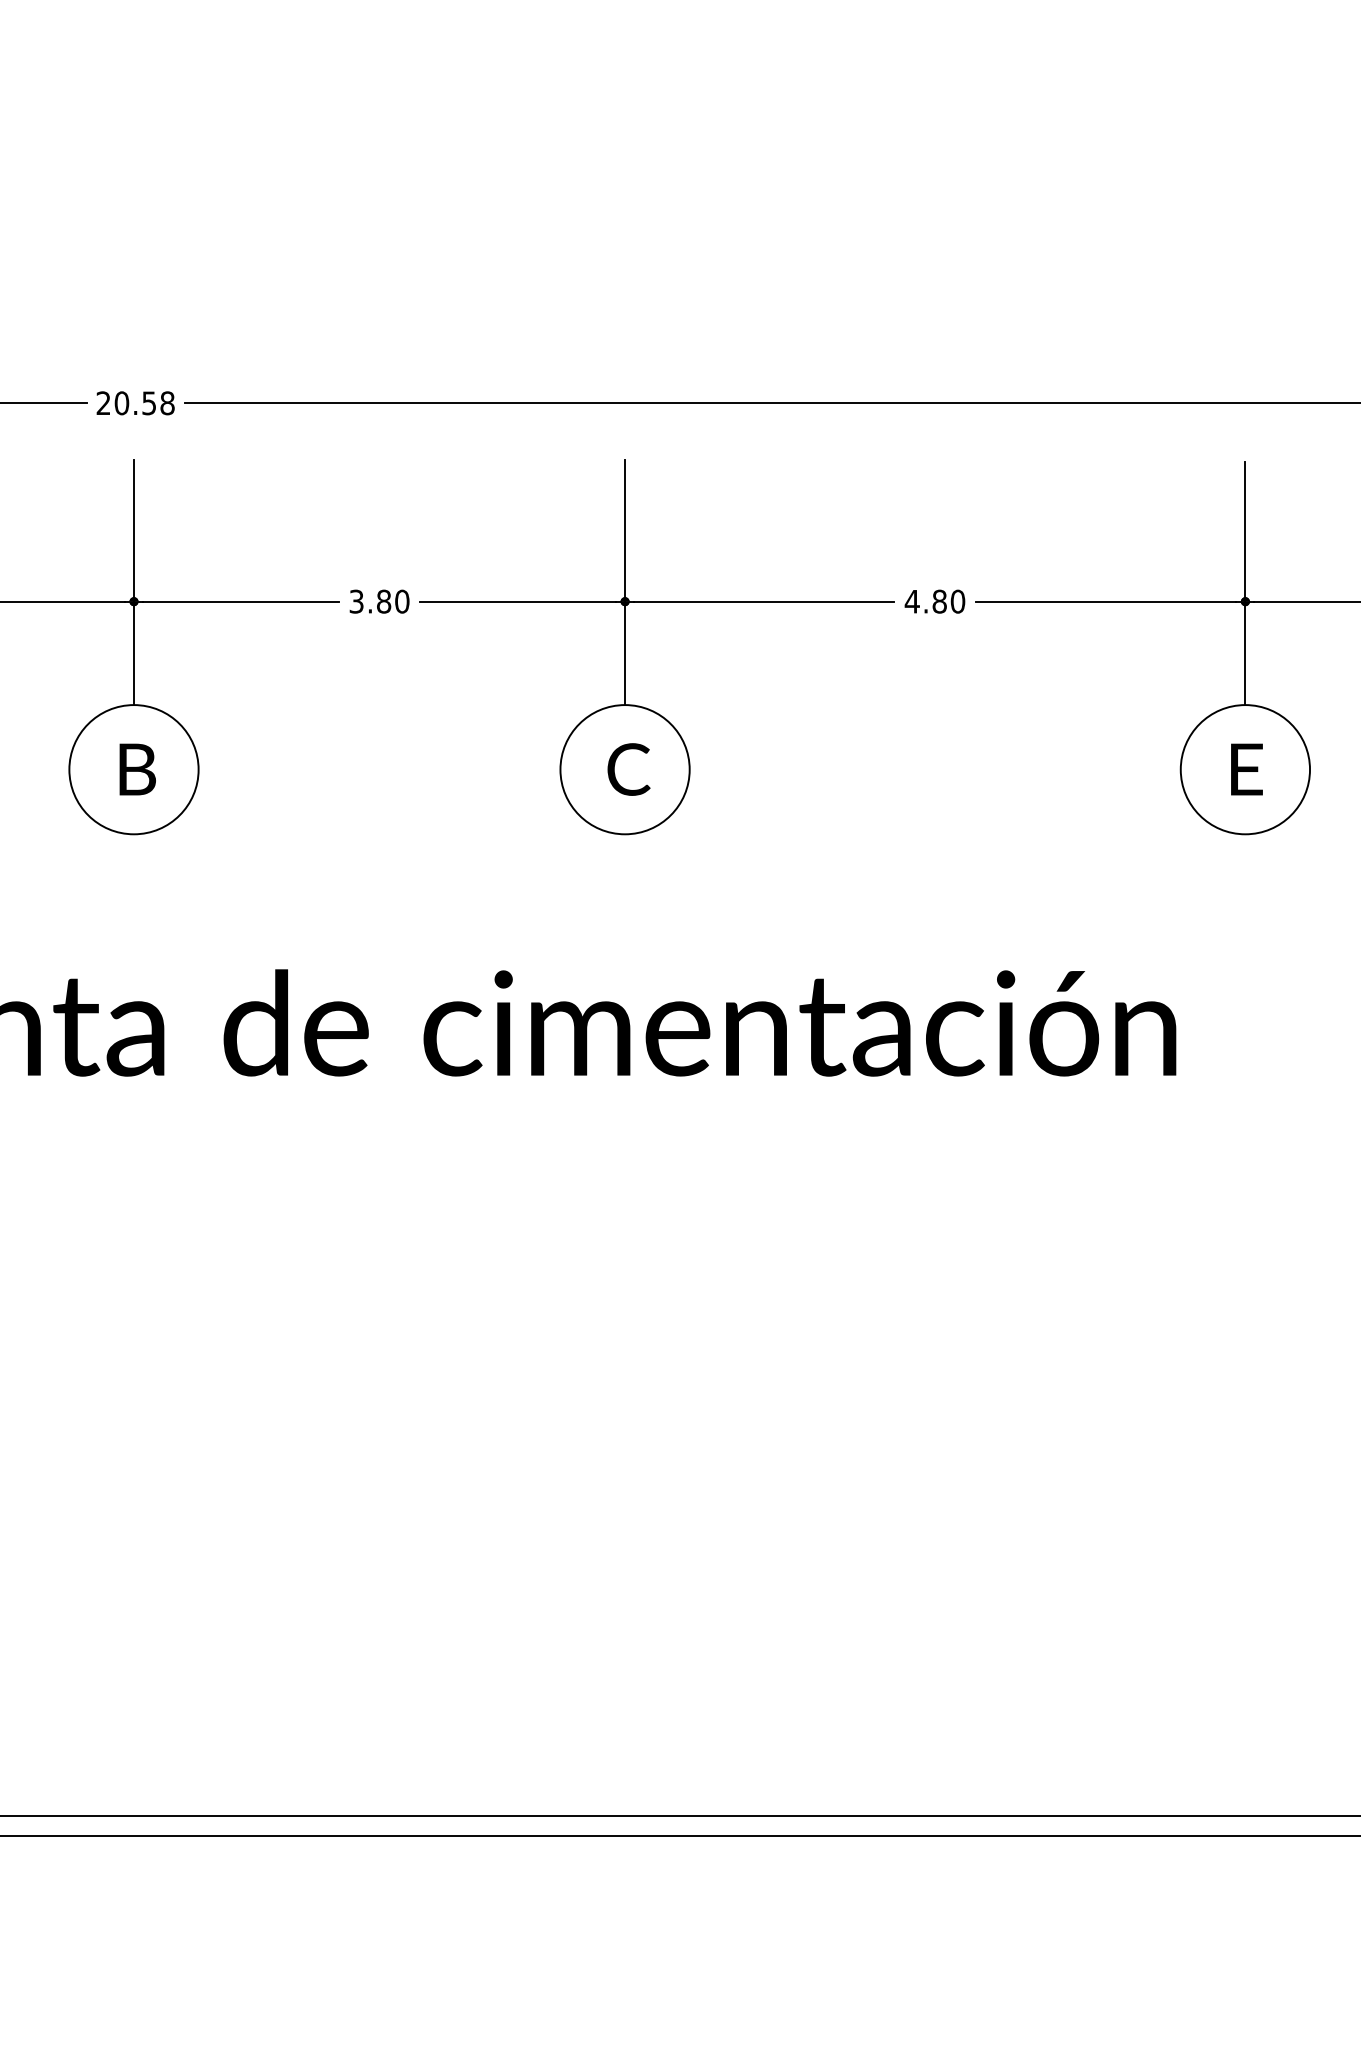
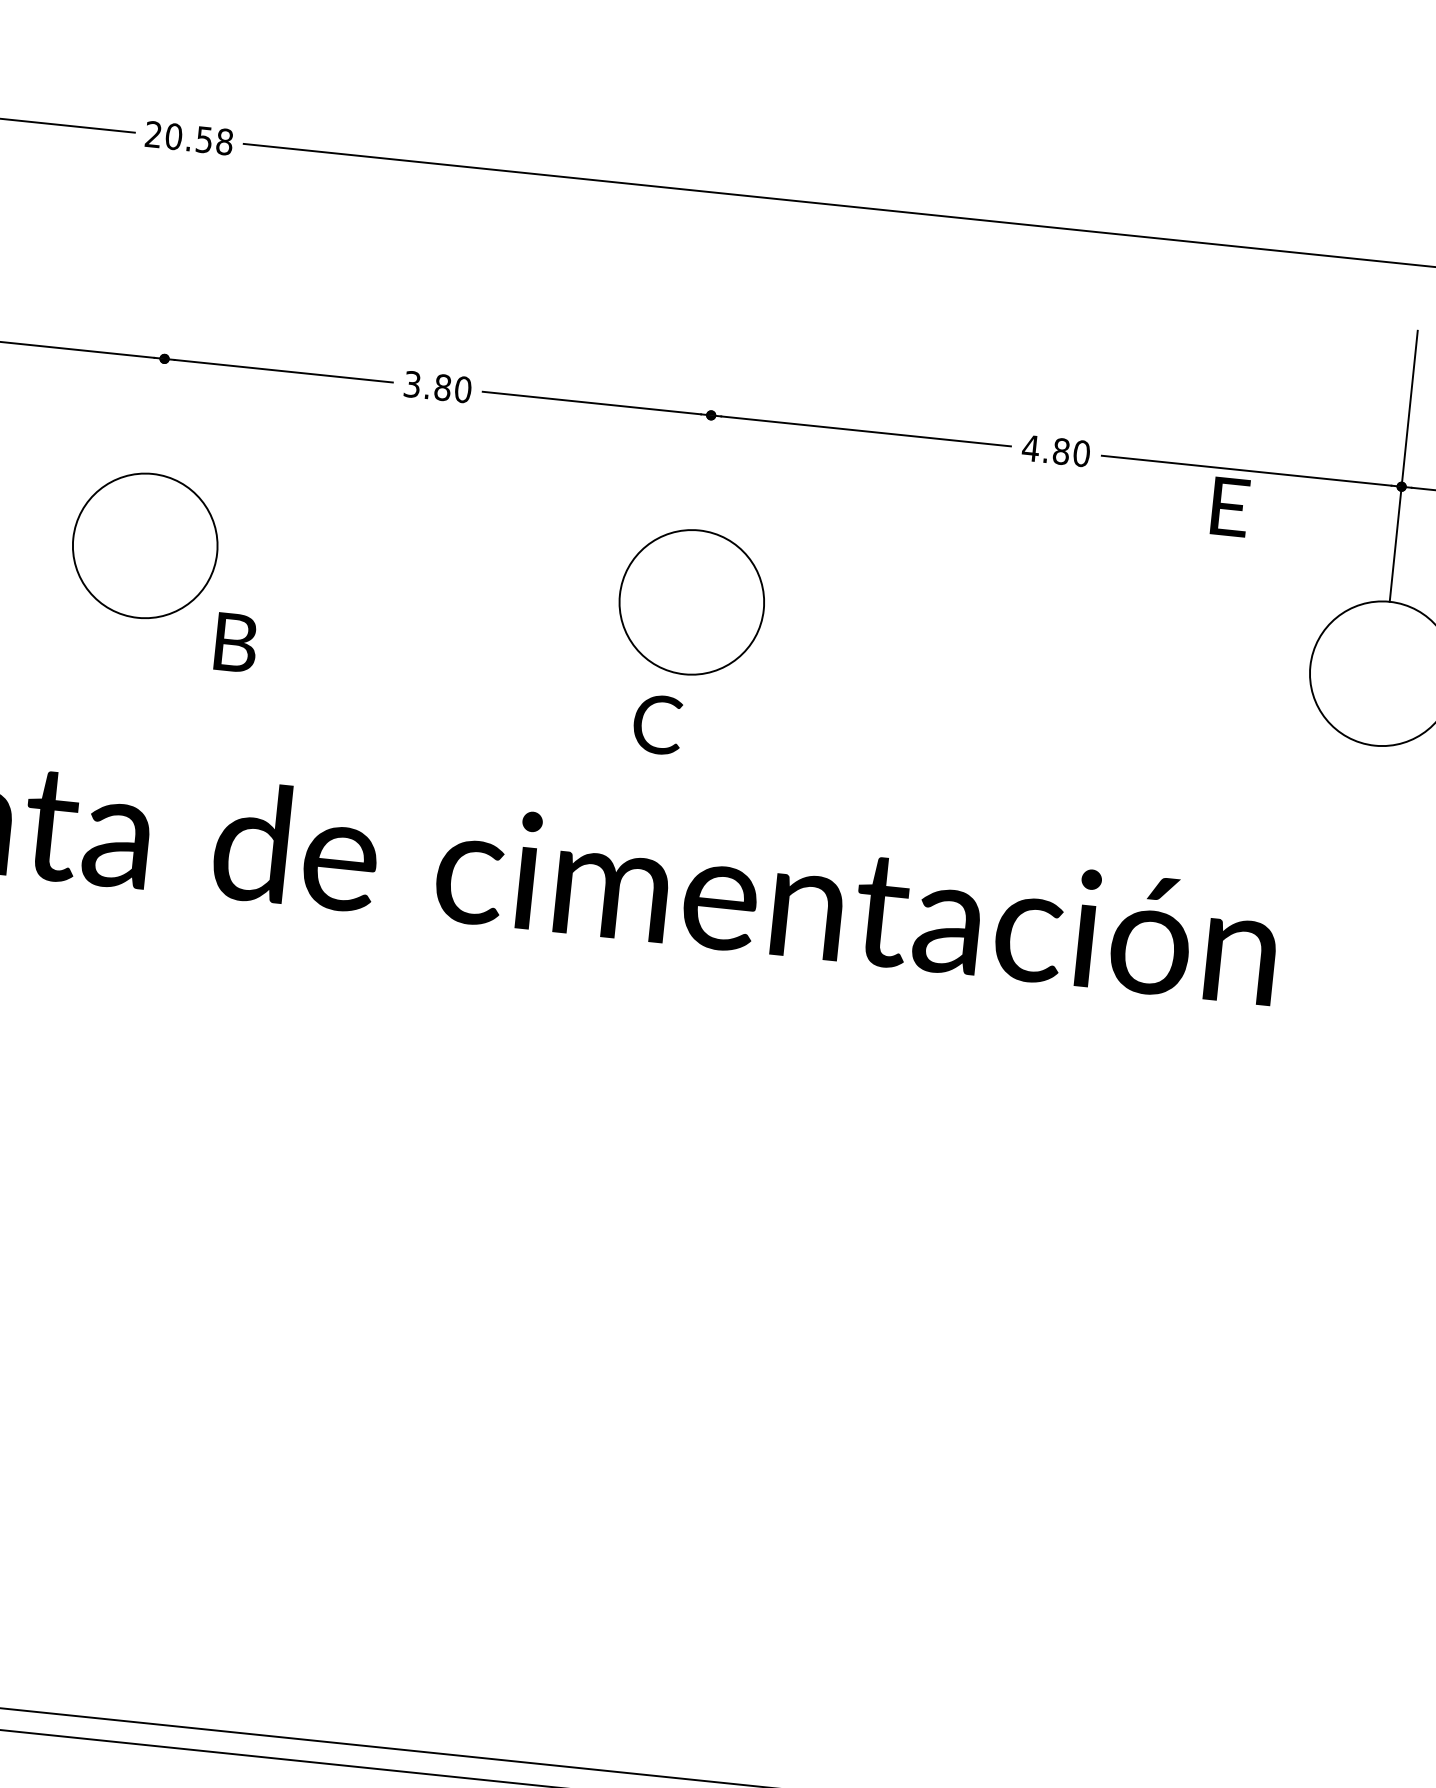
line: (134, 582) -> (167, 337), removed
line: (625, 582) -> (713, 394), removed
text: (137, 769) -> (235, 642), moved
text: (628, 769) -> (657, 724), moved
text: (1246, 769) -> (1229, 507), moved

